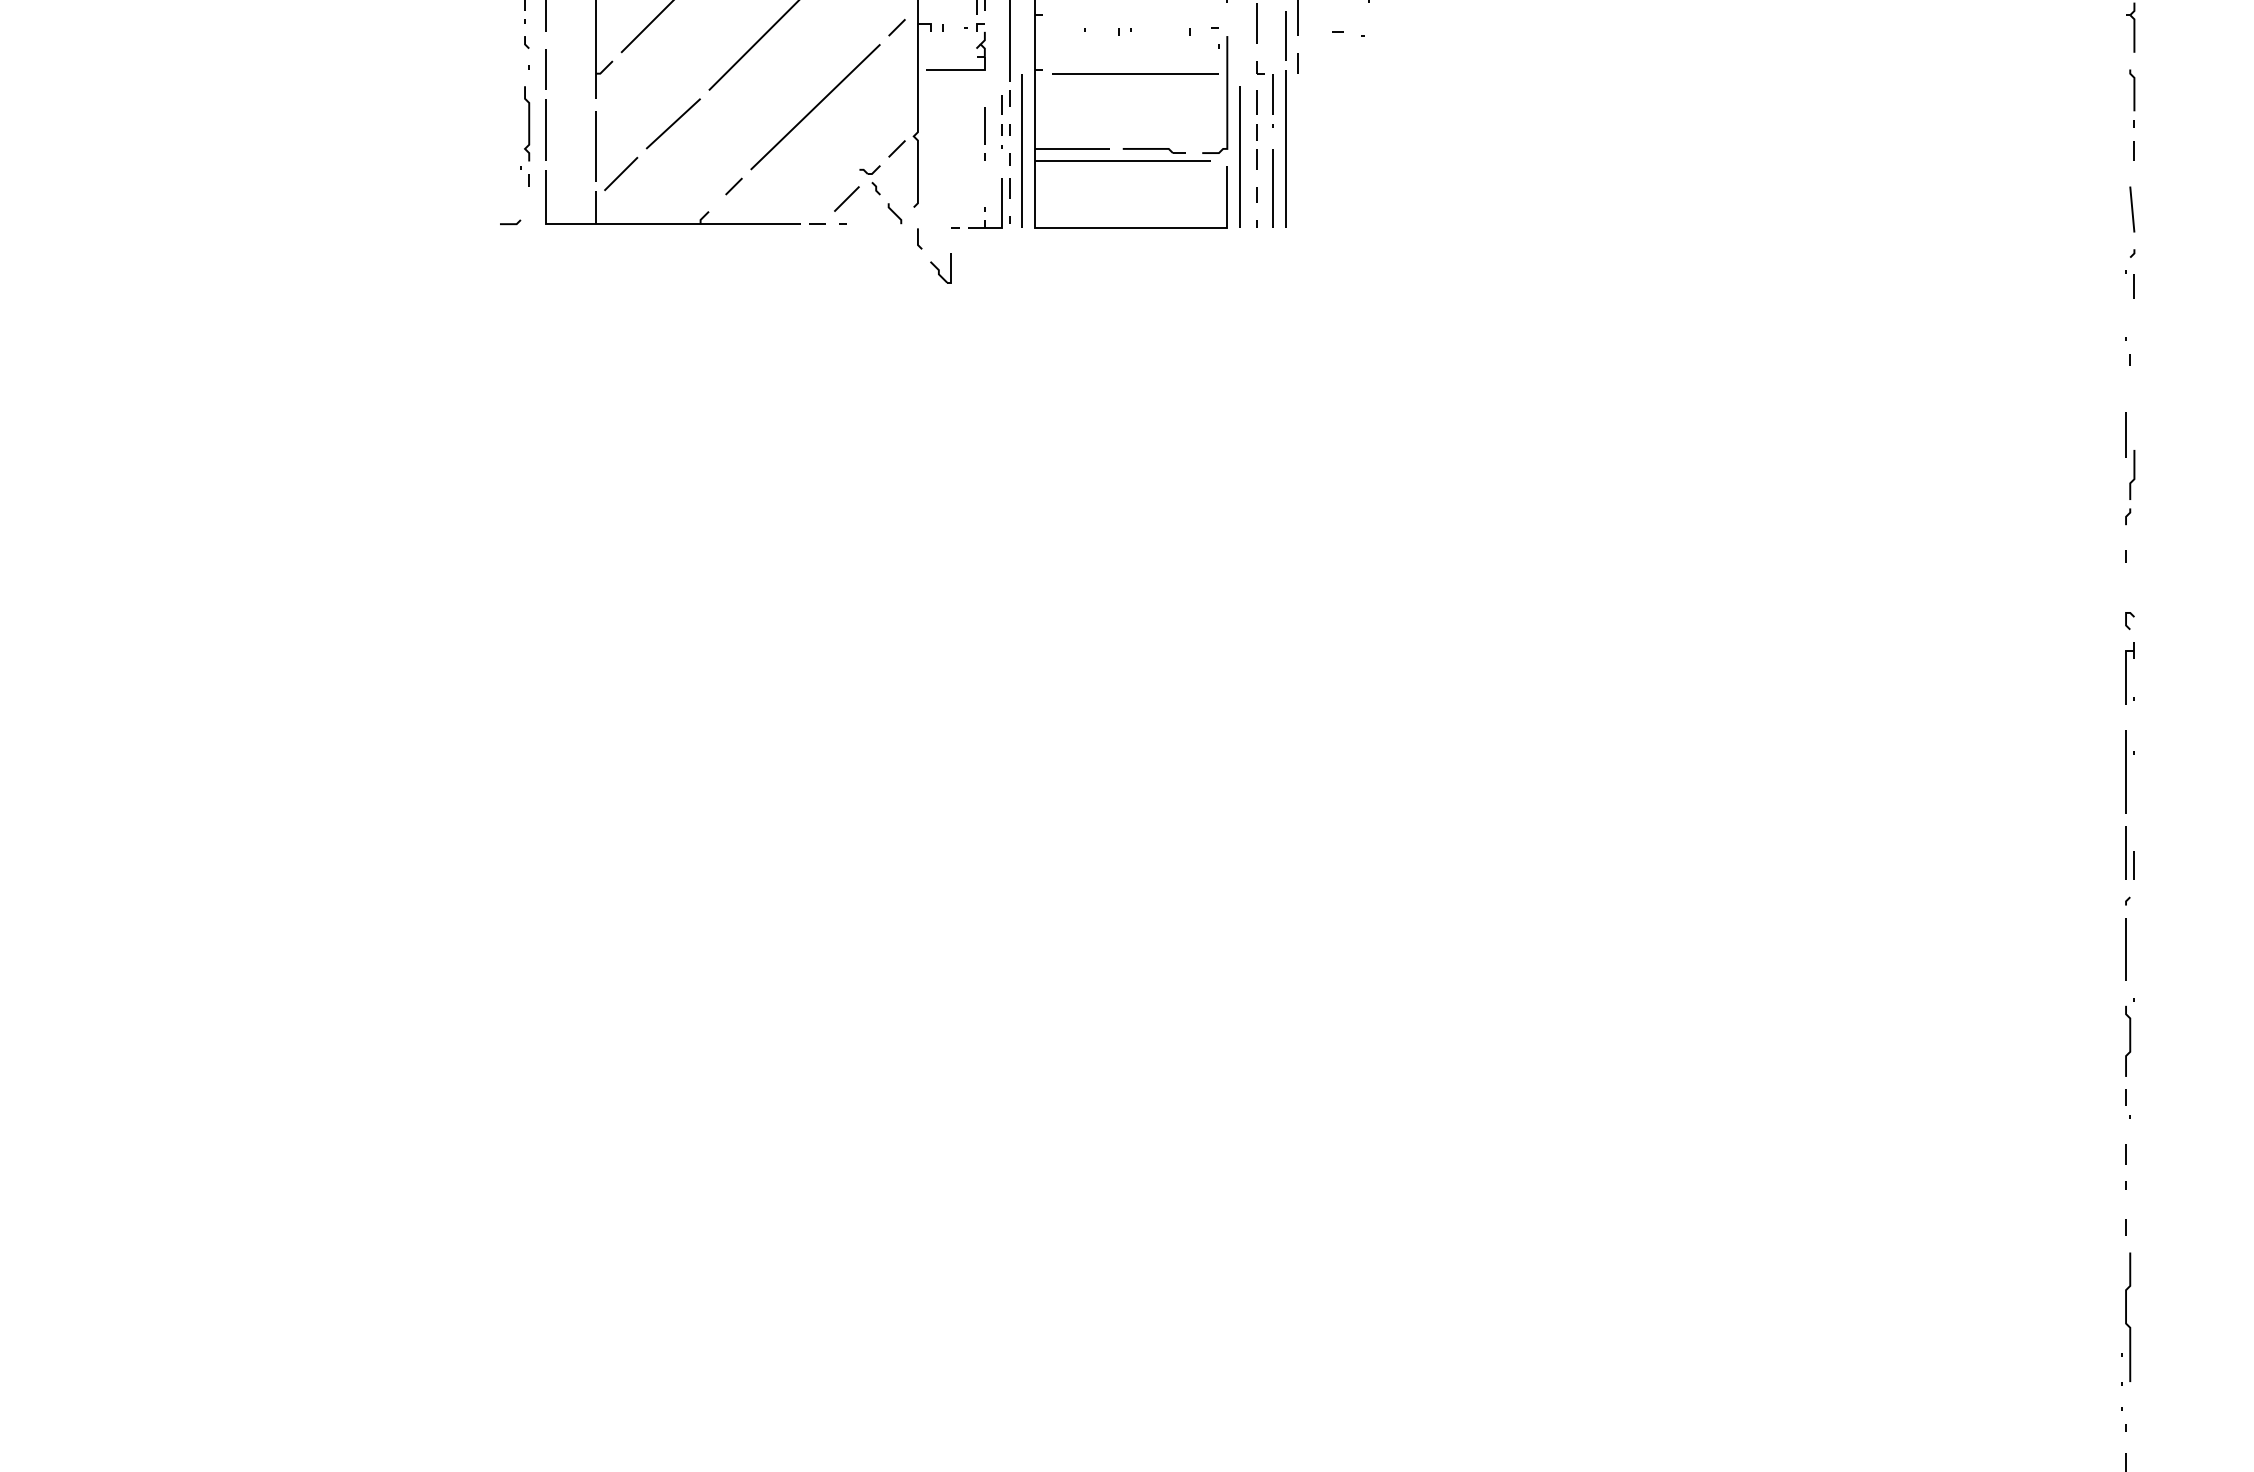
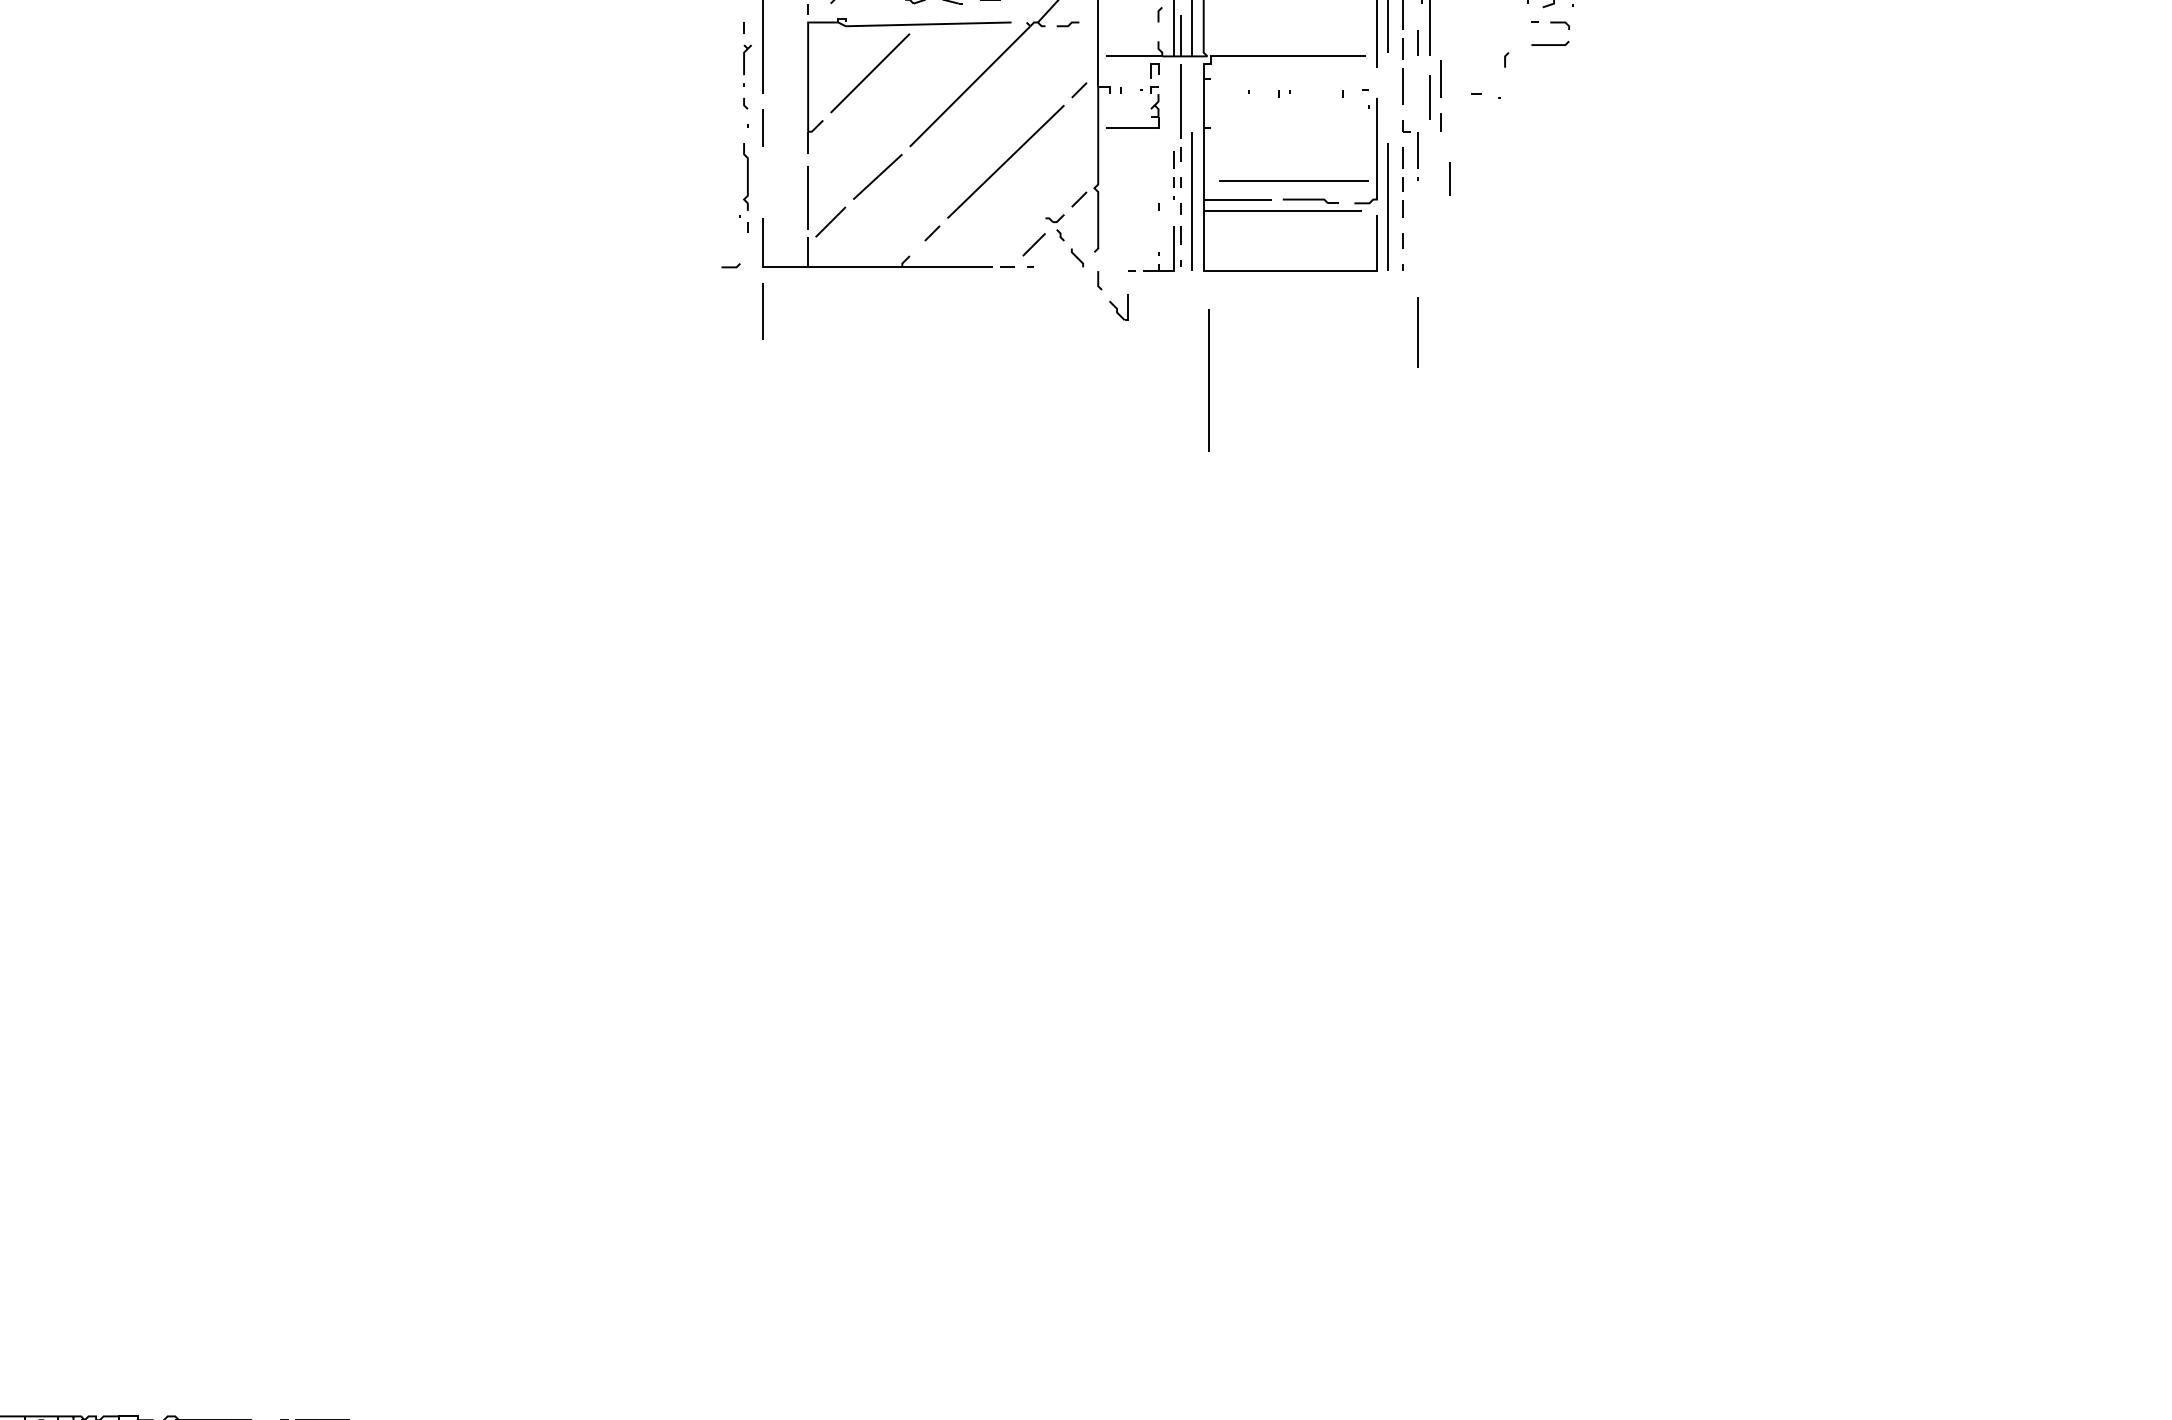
line: (1134, 73) -> (1293, 180), moved
line: (984, 125) -> (1449, 178), moved
line: (545, 130) -> (762, 311), moved
line: (1285, 148) -> (1208, 380), moved
line: (1272, 188) -> (1417, 332), moved

